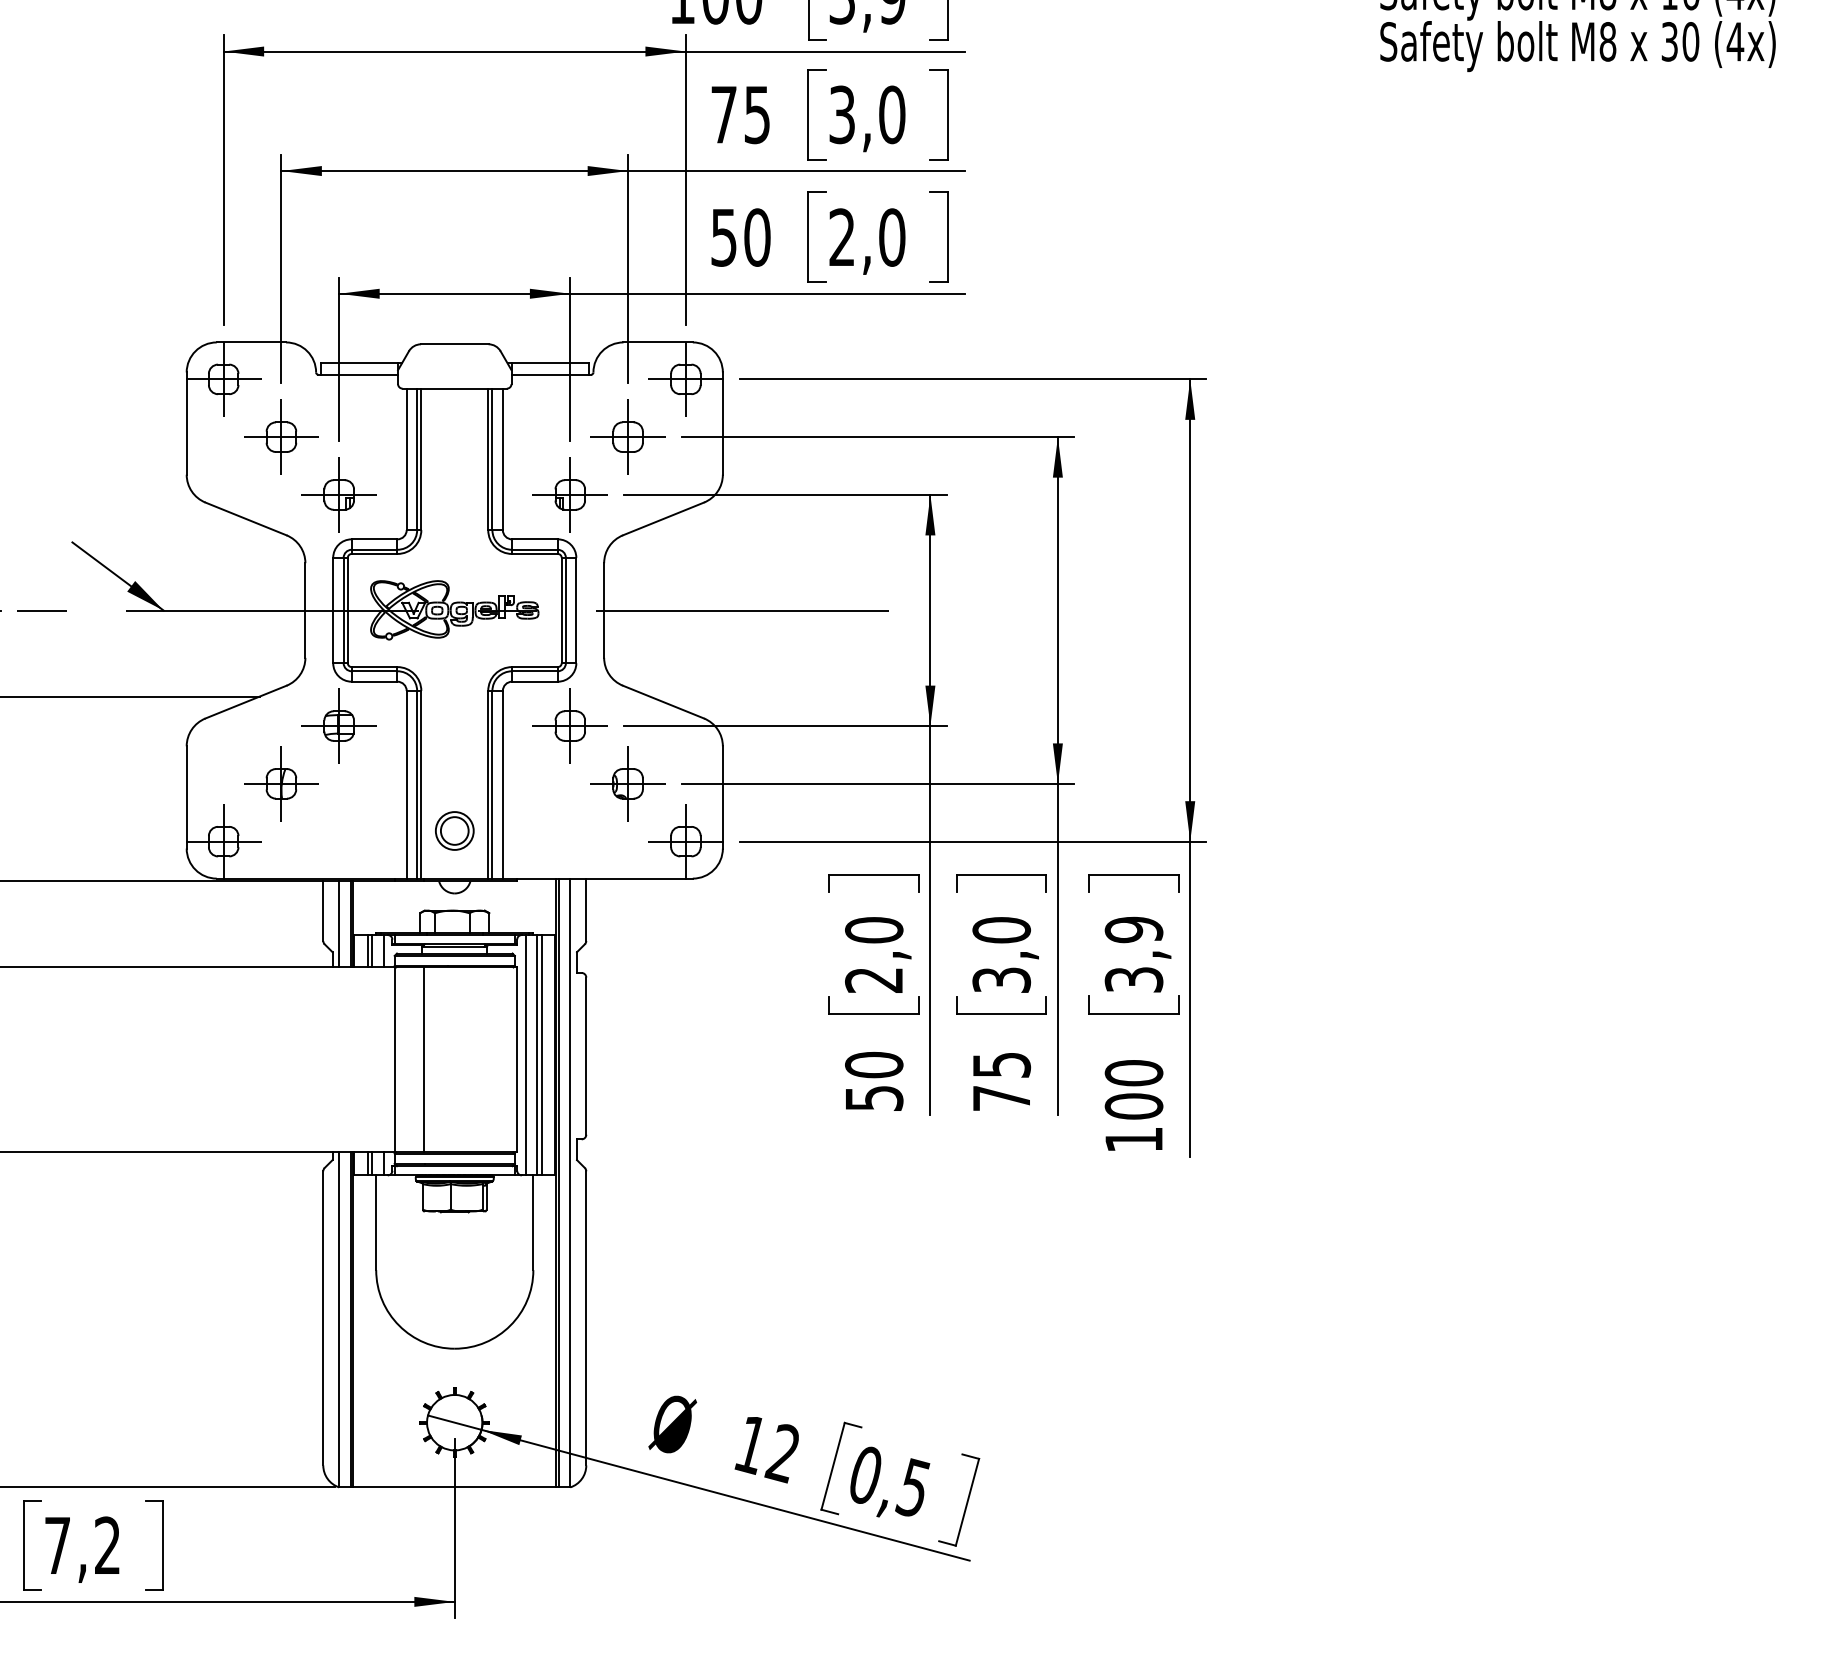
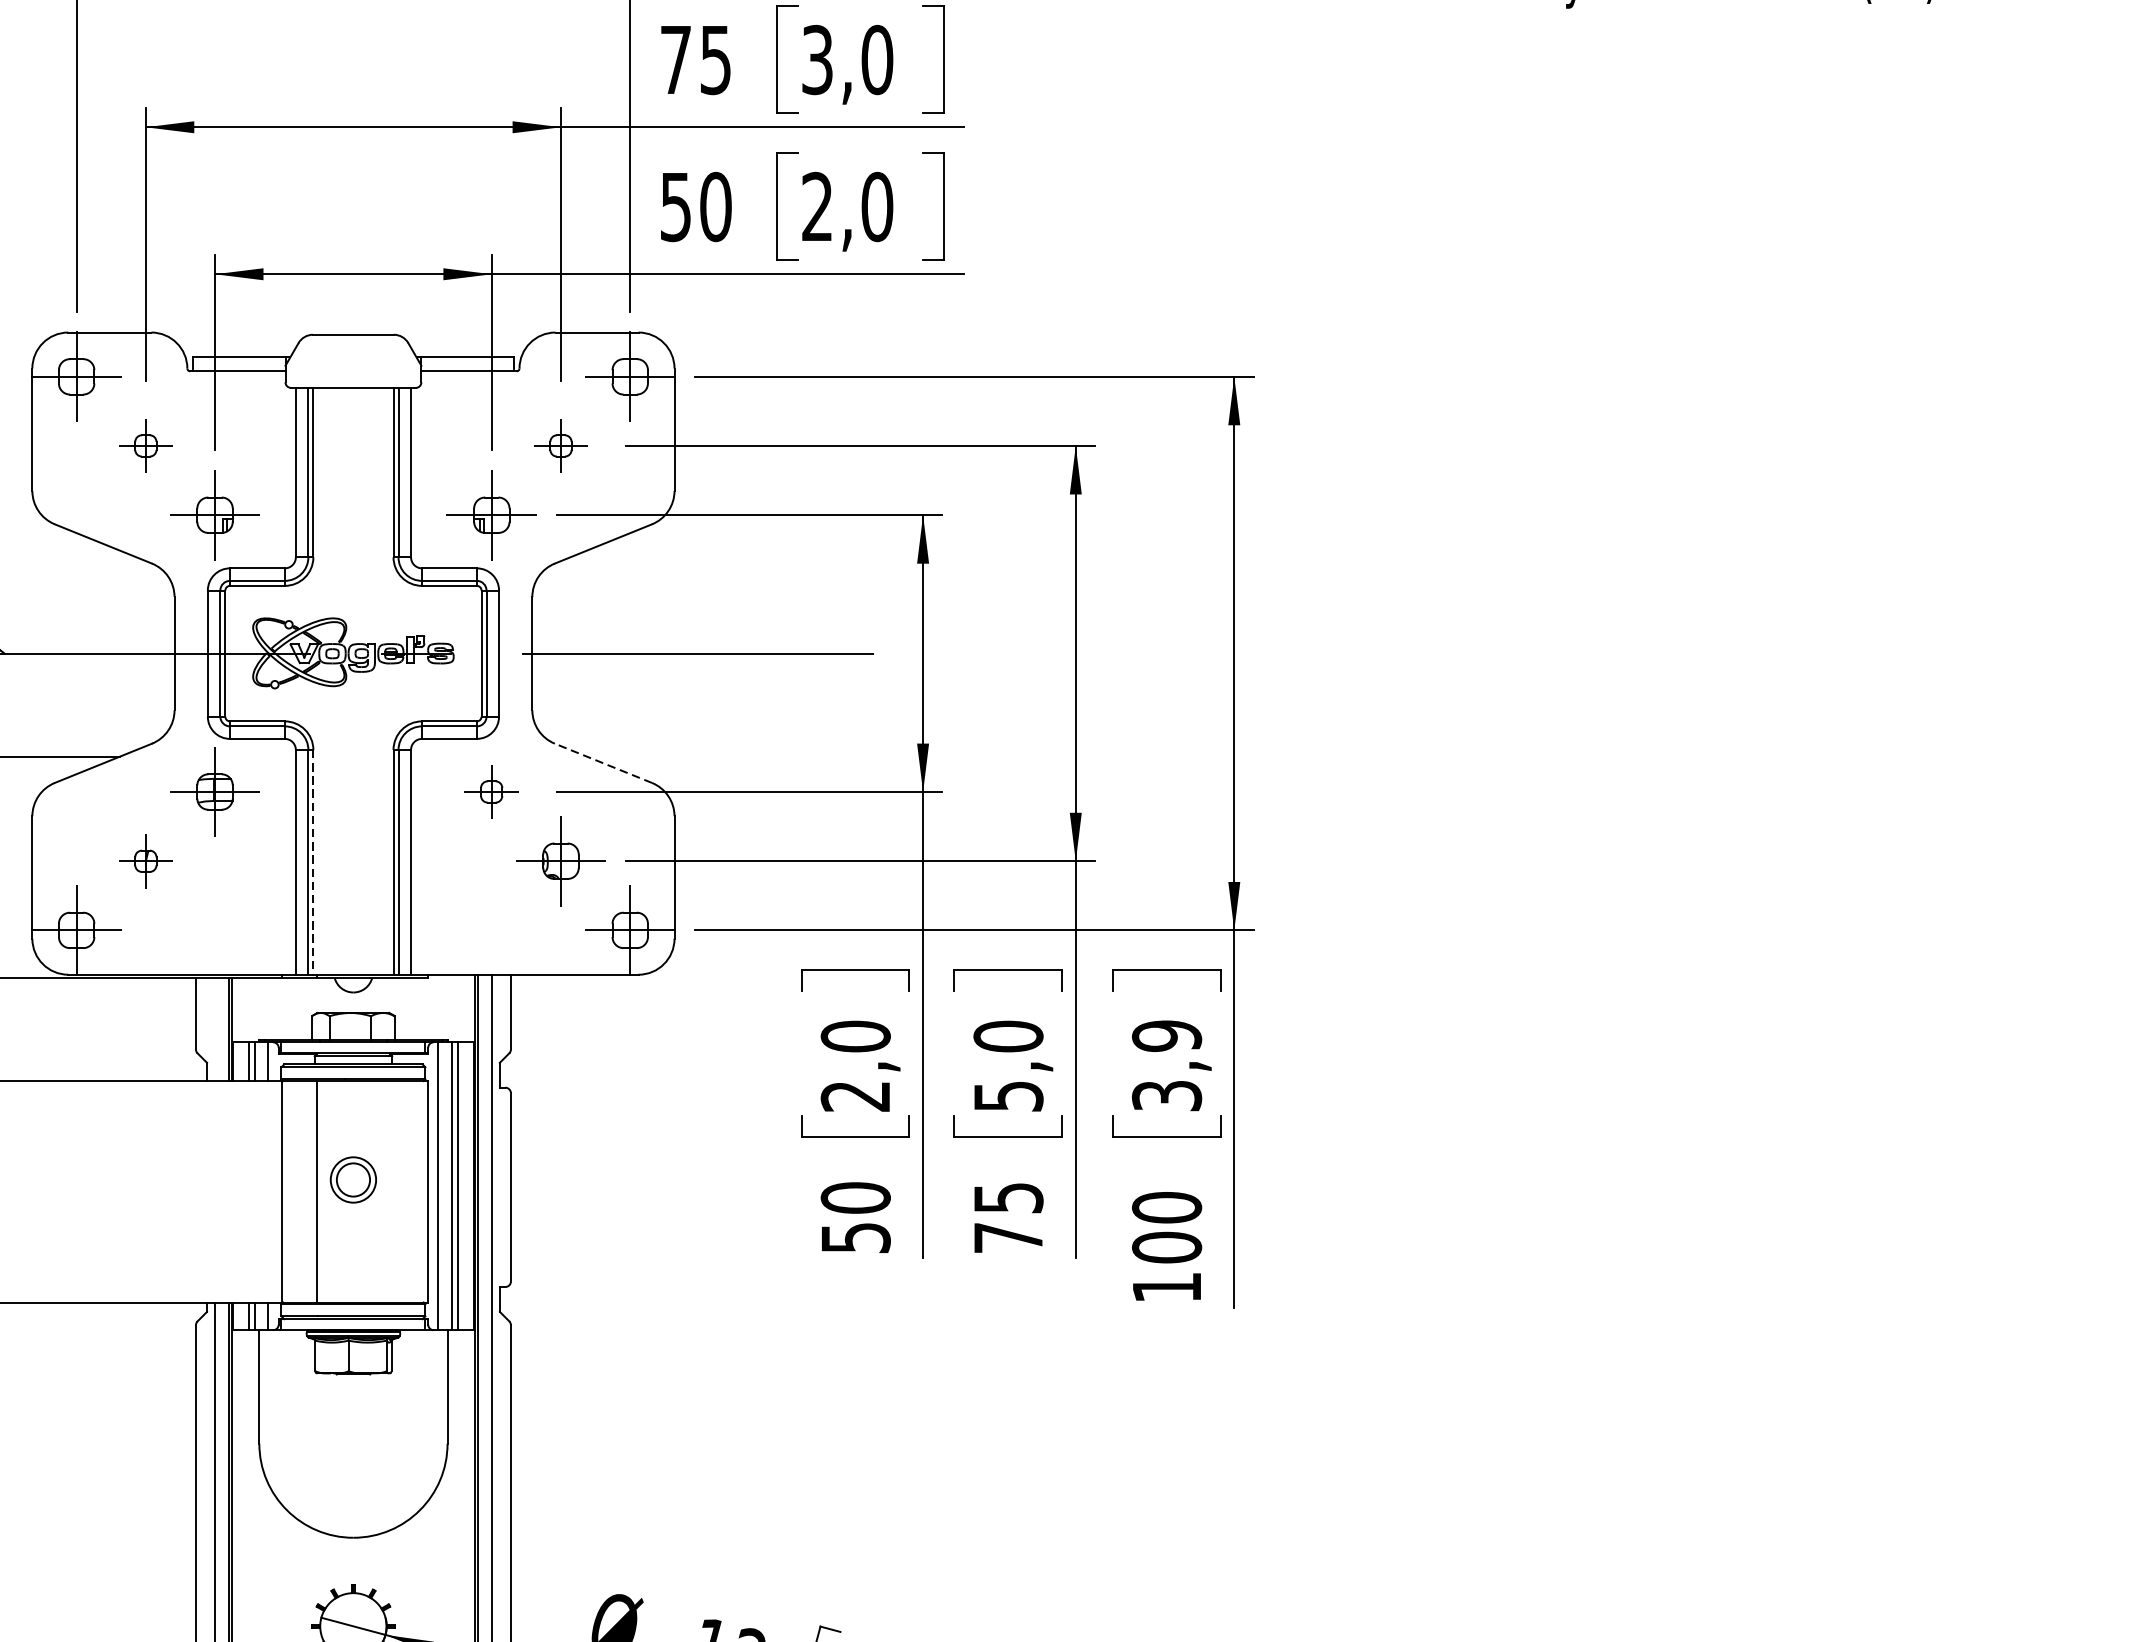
part: (281, 436) -> (145, 445), size x0.6
part: (627, 436) -> (560, 445), size x0.6
line: (663, 702) -> (603, 763), solid -> dashed
part: (569, 725) -> (490, 791), size x0.6
part: (281, 783) -> (145, 860), size x0.6
line: (421, 784) -> (313, 861), solid -> dashed
part: (454, 830) -> (353, 1179), moved
line: (339, 924) -> (215, 1029), removed
text: (1001, 979) -> (1008, 1095), 3,0 -> 5,0

